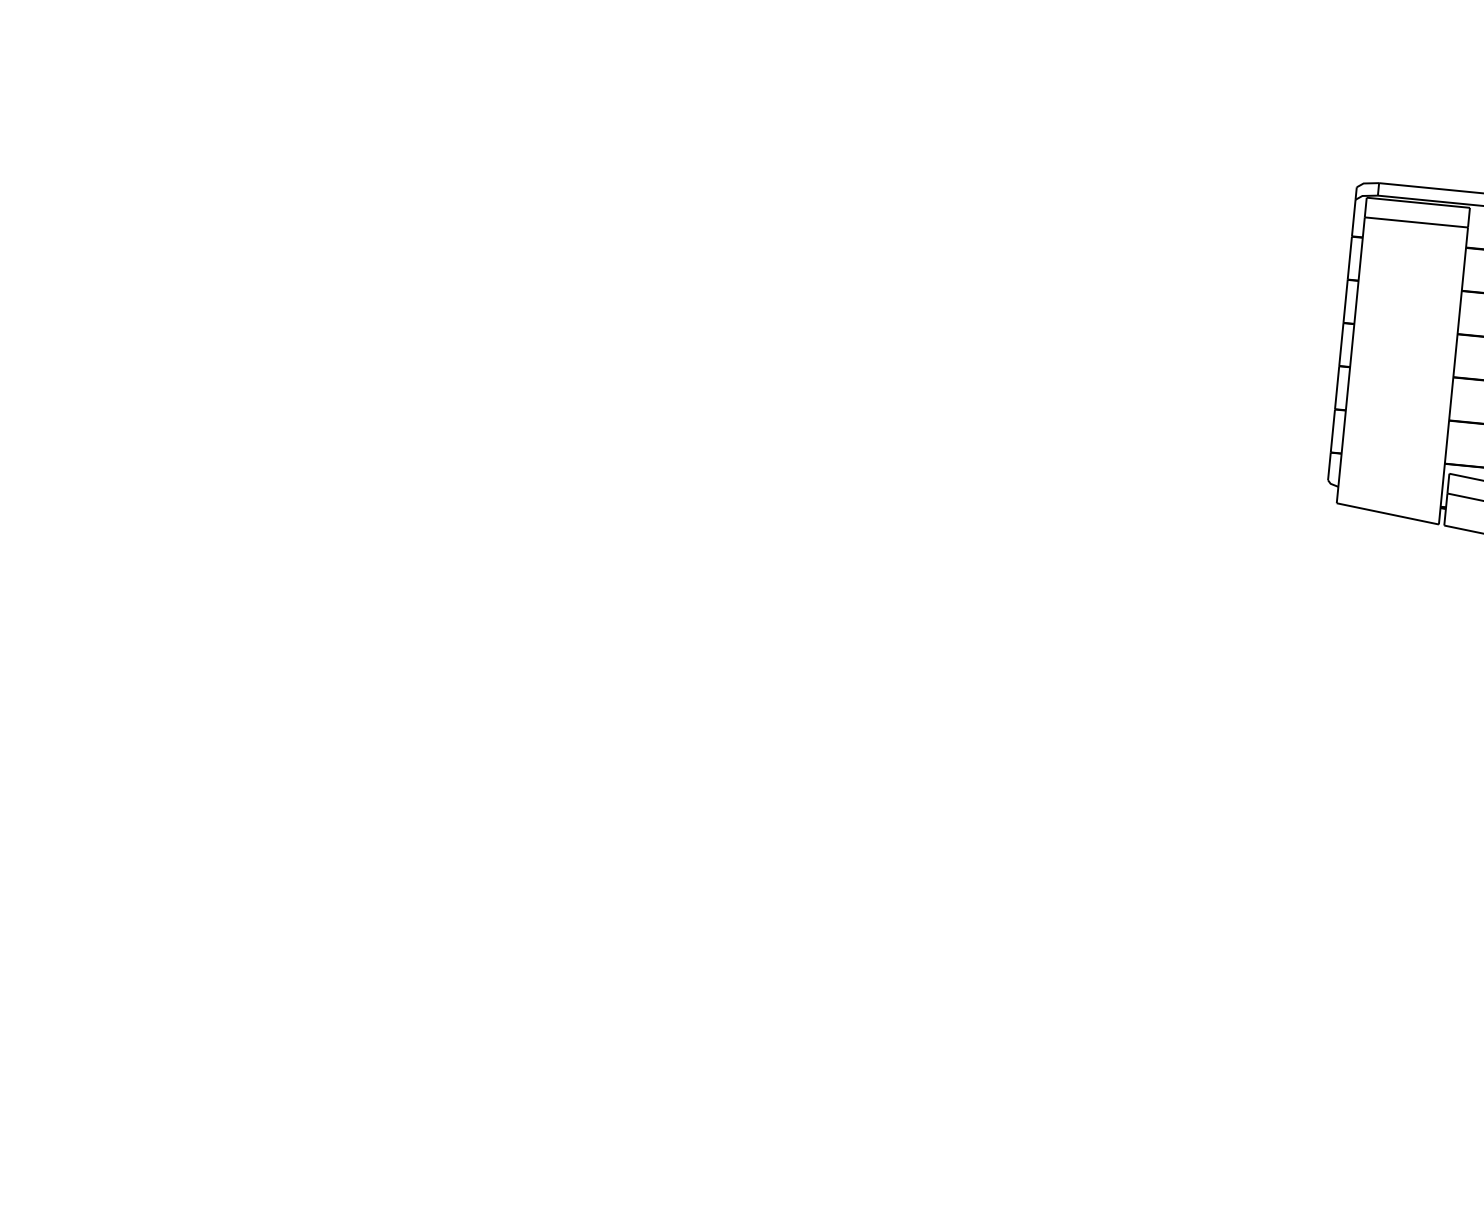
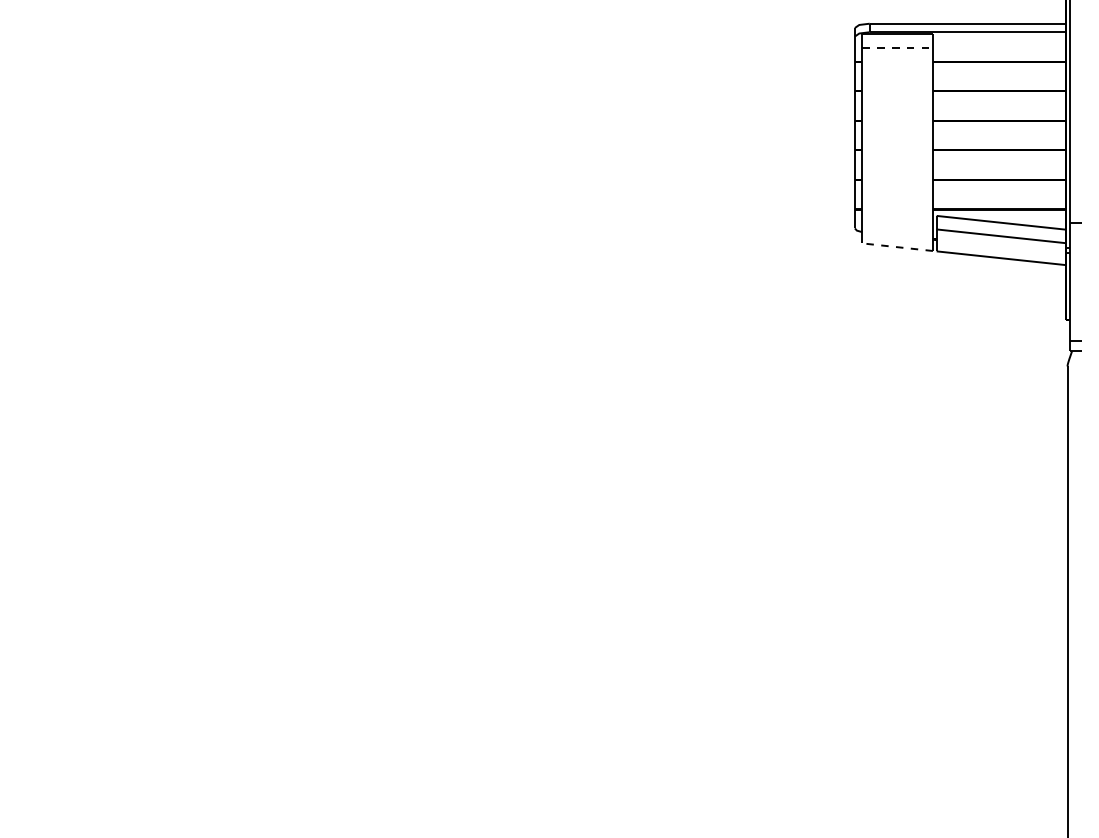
line: (1417, 222) -> (898, 47), solid -> dashed
line: (1387, 514) -> (897, 247), solid -> dashed

